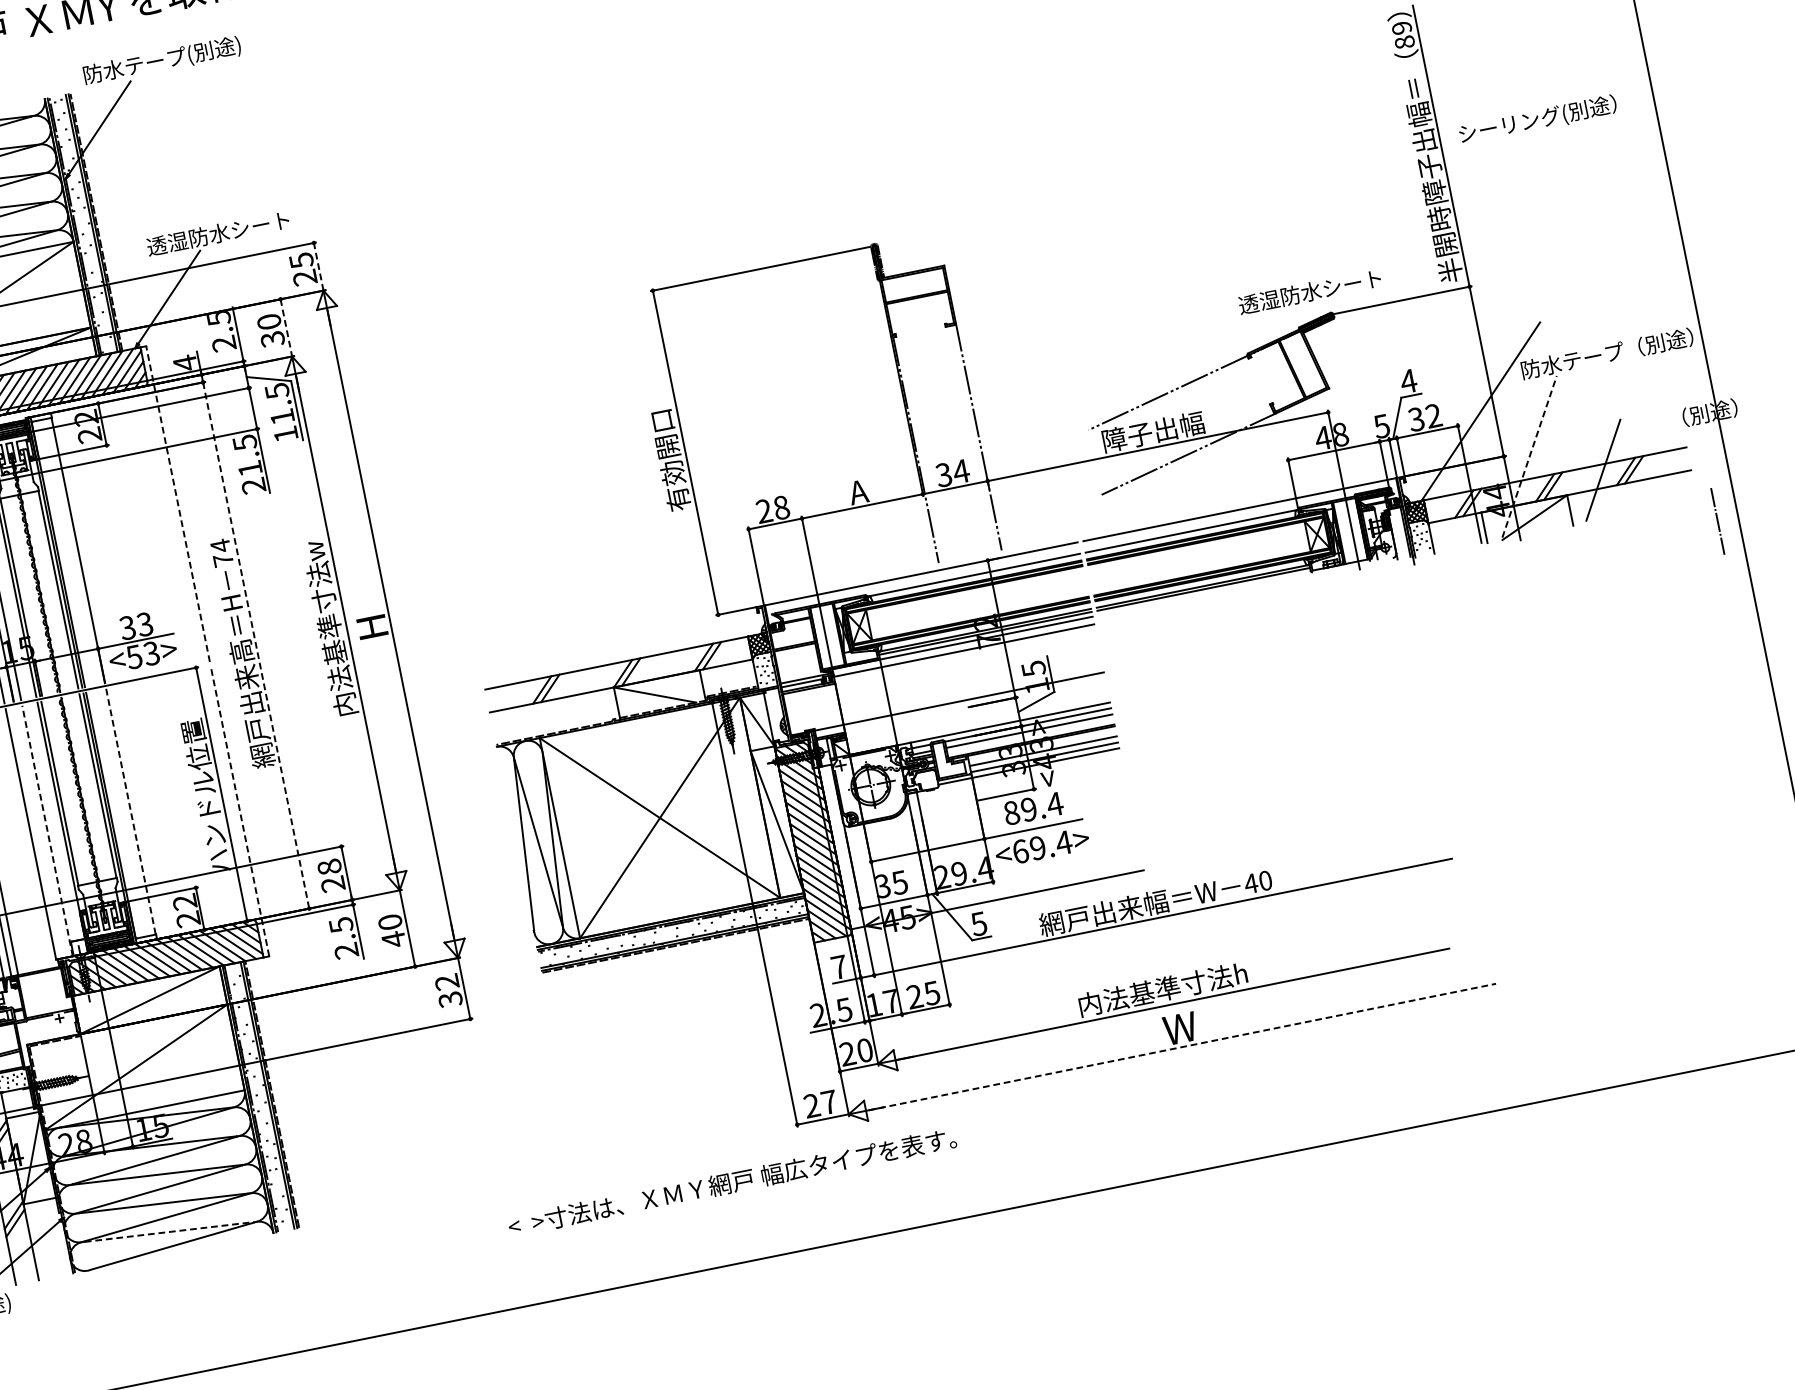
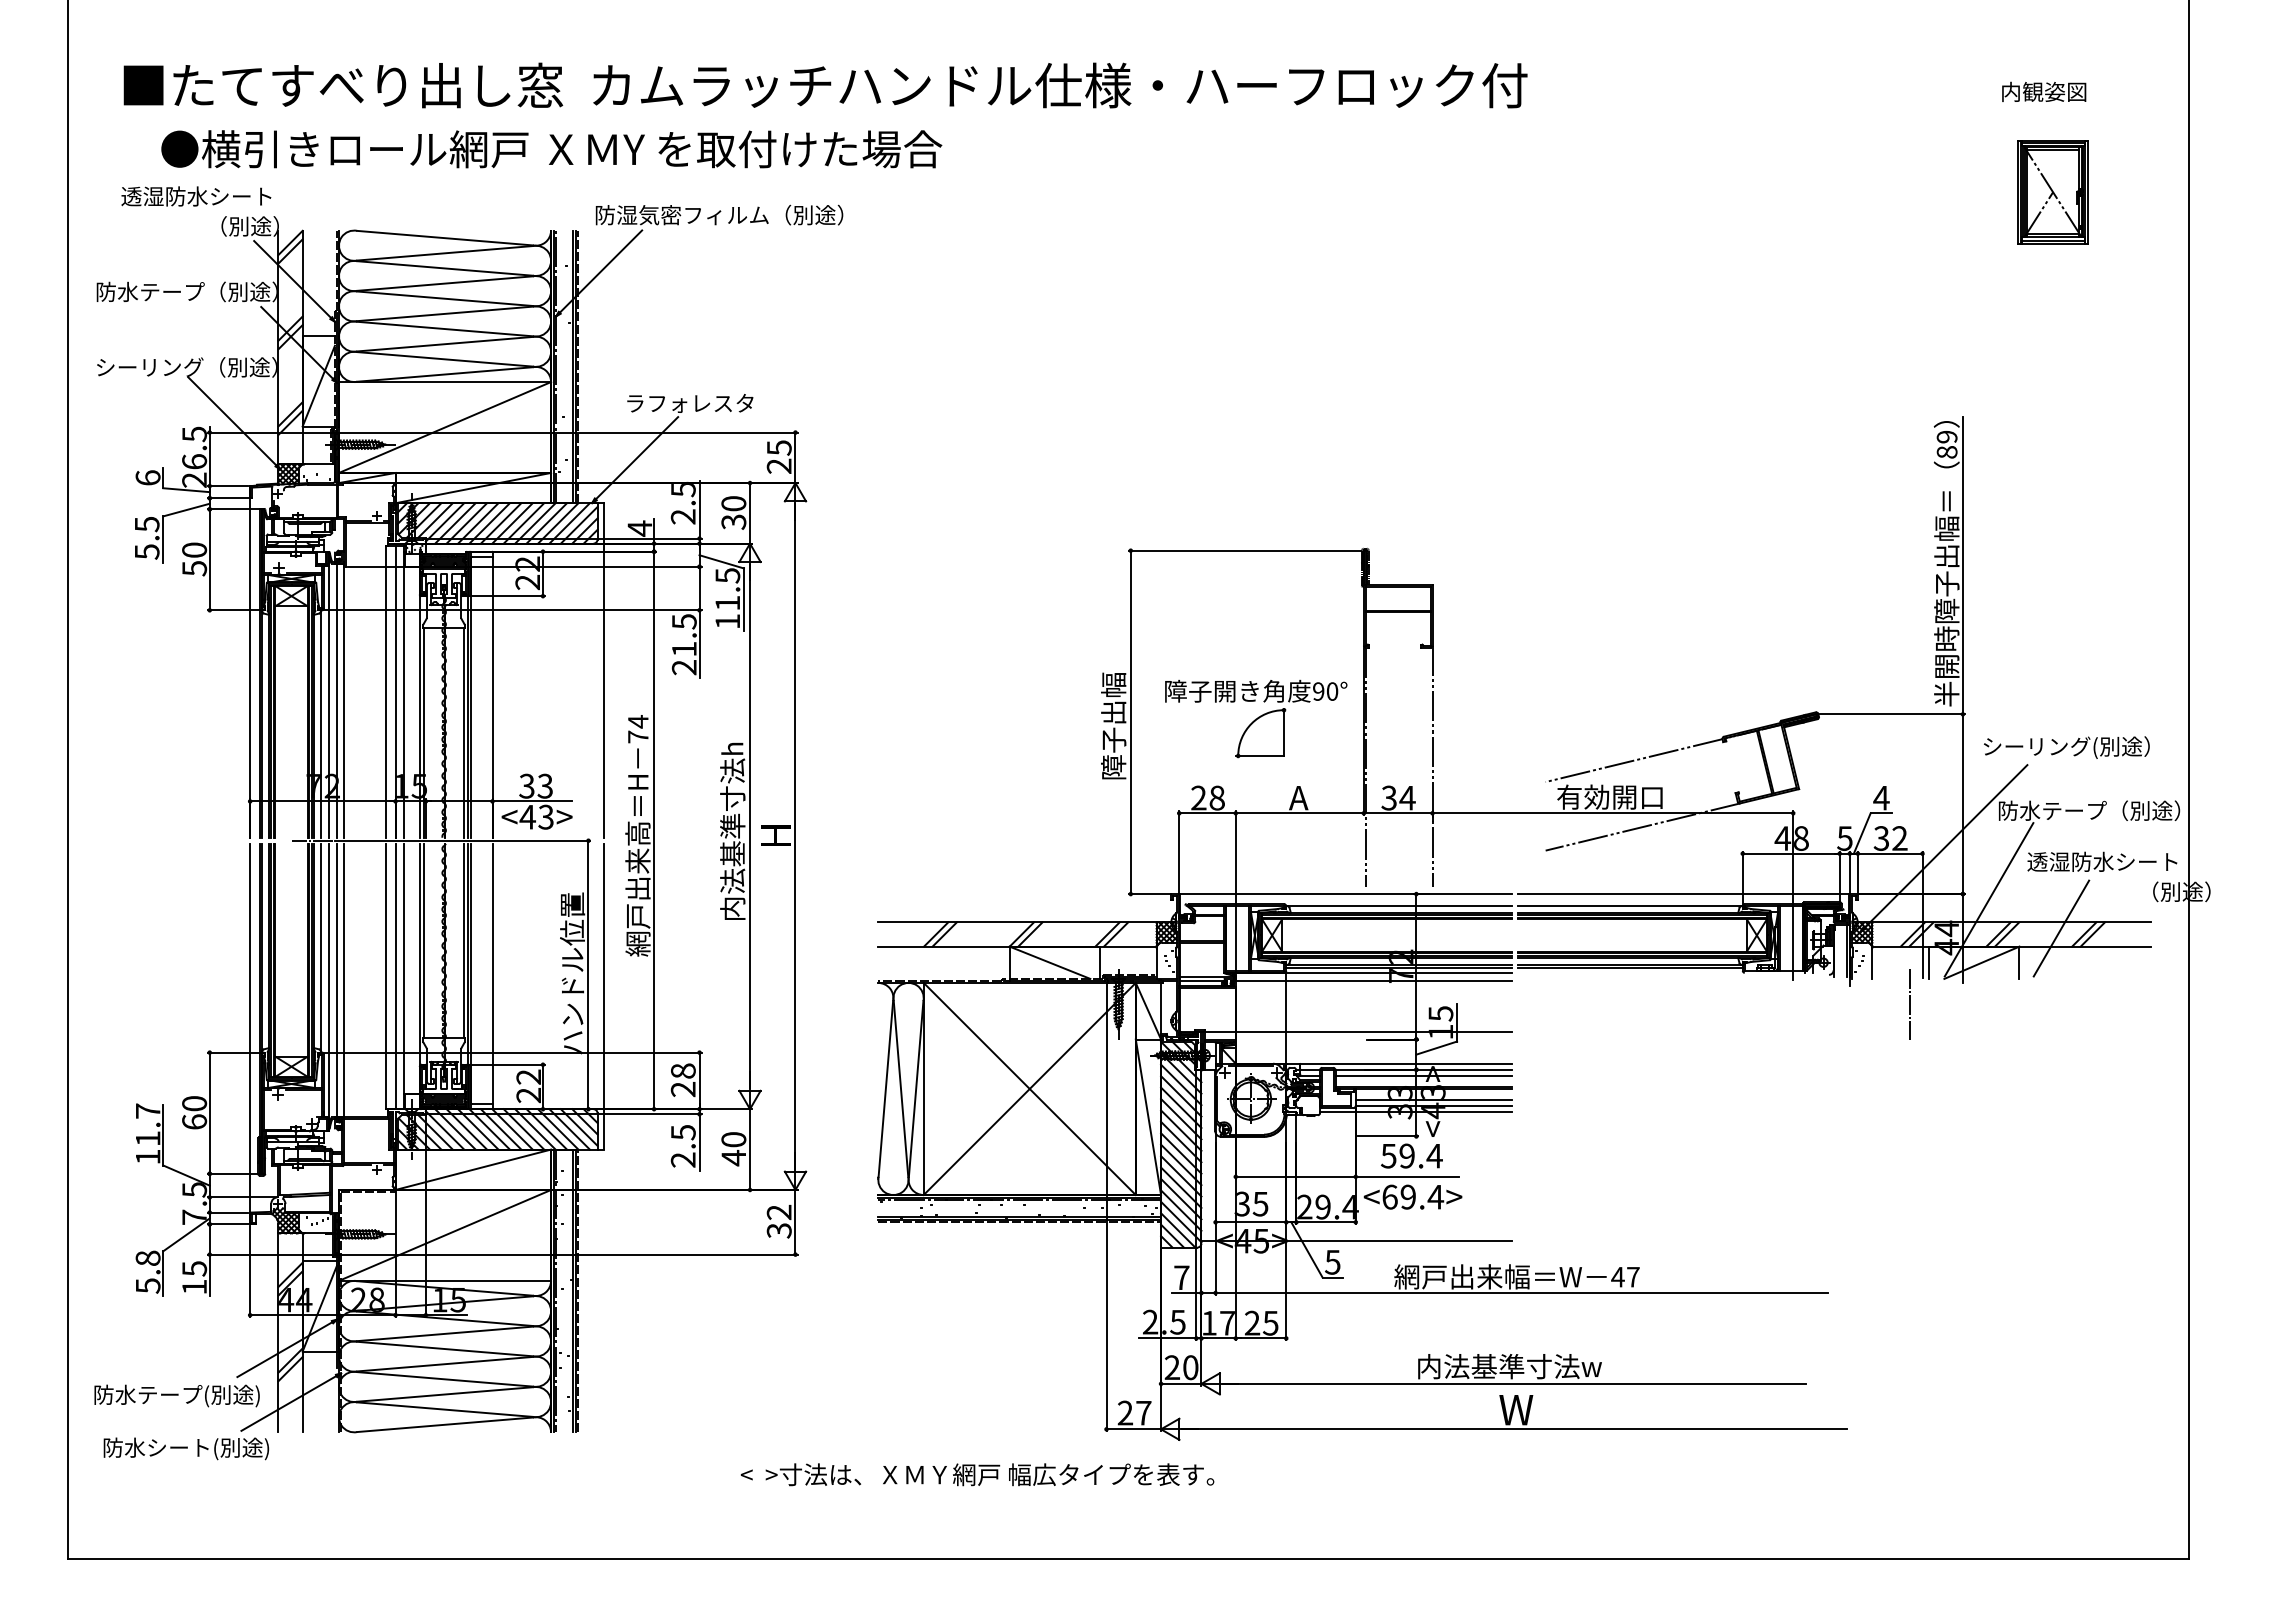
text: (211, 50) -> (730, 215), 防水テープ(別途) -> 防湿気密フィルム（別途）
text: (1537, 119) -> (2066, 747), moved
text: (217, 233) -> (699, 403), 透湿防水シート -> ラフォレスタ
line: (318, 266) -> (795, 457), dashed -> solid
text: (1310, 291) -> (2102, 861), moved
line: (286, 327) -> (750, 513), dashed -> solid
part: (803, 425) -> (1256, 718), added
text: (1152, 431) -> (1610, 796), 障子出幅 -> 有効開口
line: (1529, 456) -> (1989, 899), dashed -> solid
text: (670, 459) -> (1113, 726), 有効開口 -> 障子出幅
line: (177, 503) -> (603, 669), dashed -> solid
line: (1717, 521) -> (1909, 1004), moved
text: (314, 551) -> (732, 746), 内法基準寸法w -> 内法基準寸法h
line: (256, 645) -> (654, 830), dashed -> solid
text: (134, 657) -> (527, 817), <53> -> <43>
line: (240, 811) -> (603, 996), dashed -> solid
line: (131, 812) -> (492, 974), dashed -> solid
text: (1011, 812) -> (1388, 1155), 89.4 -> 59.4
line: (47, 831) -> (403, 976), dashed -> solid
line: (39, 832) -> (395, 976), added
text: (1265, 880) -> (1633, 1276), 40 -> 47
text: (1243, 973) -> (1591, 1366), 内法基準寸法h -> 内法基準寸法w
line: (1183, 1047) -> (1515, 1429), dashed -> solid
text: (732, 1182) -> (977, 1474), moved
line: (169, 1231) -> (445, 1409), dashed -> solid

